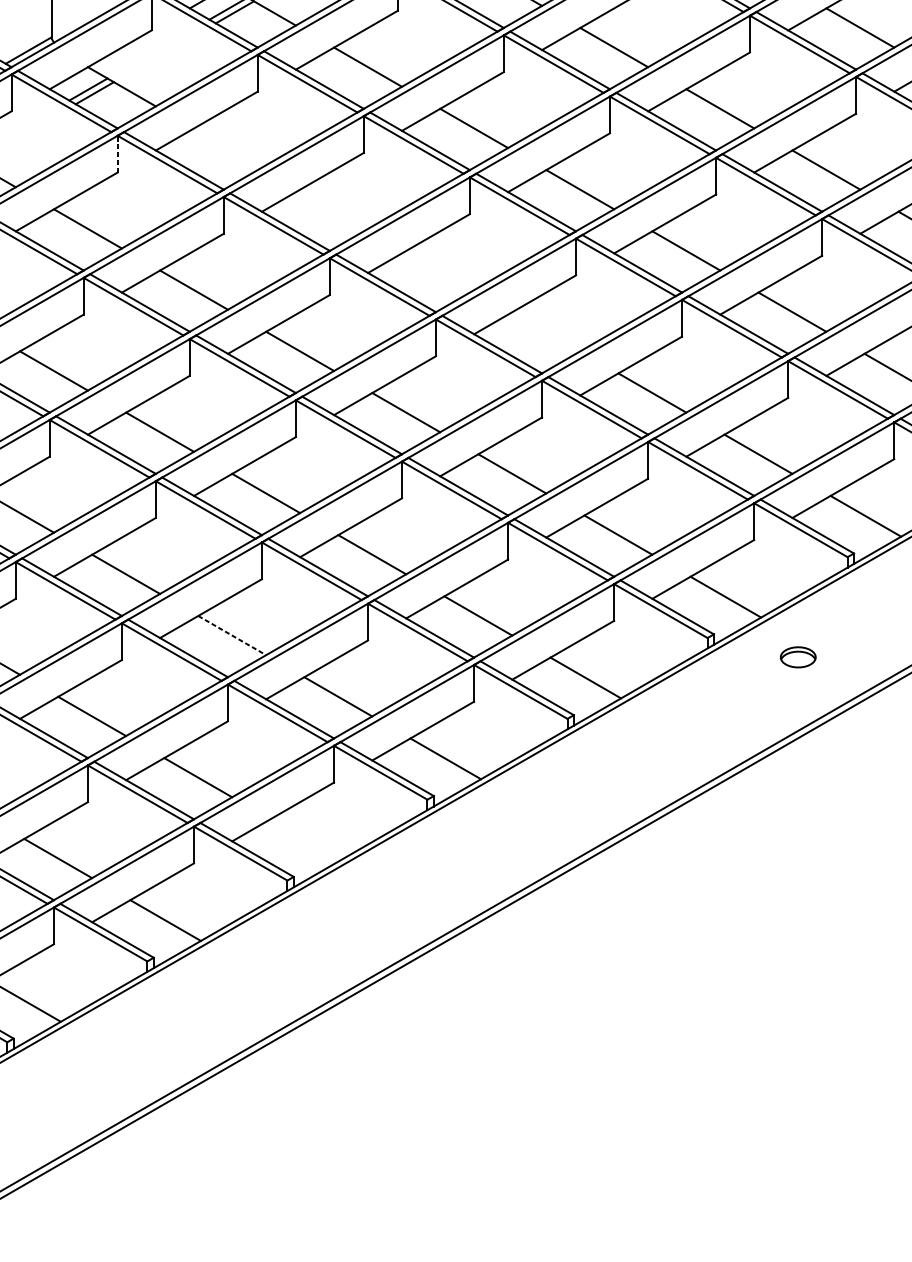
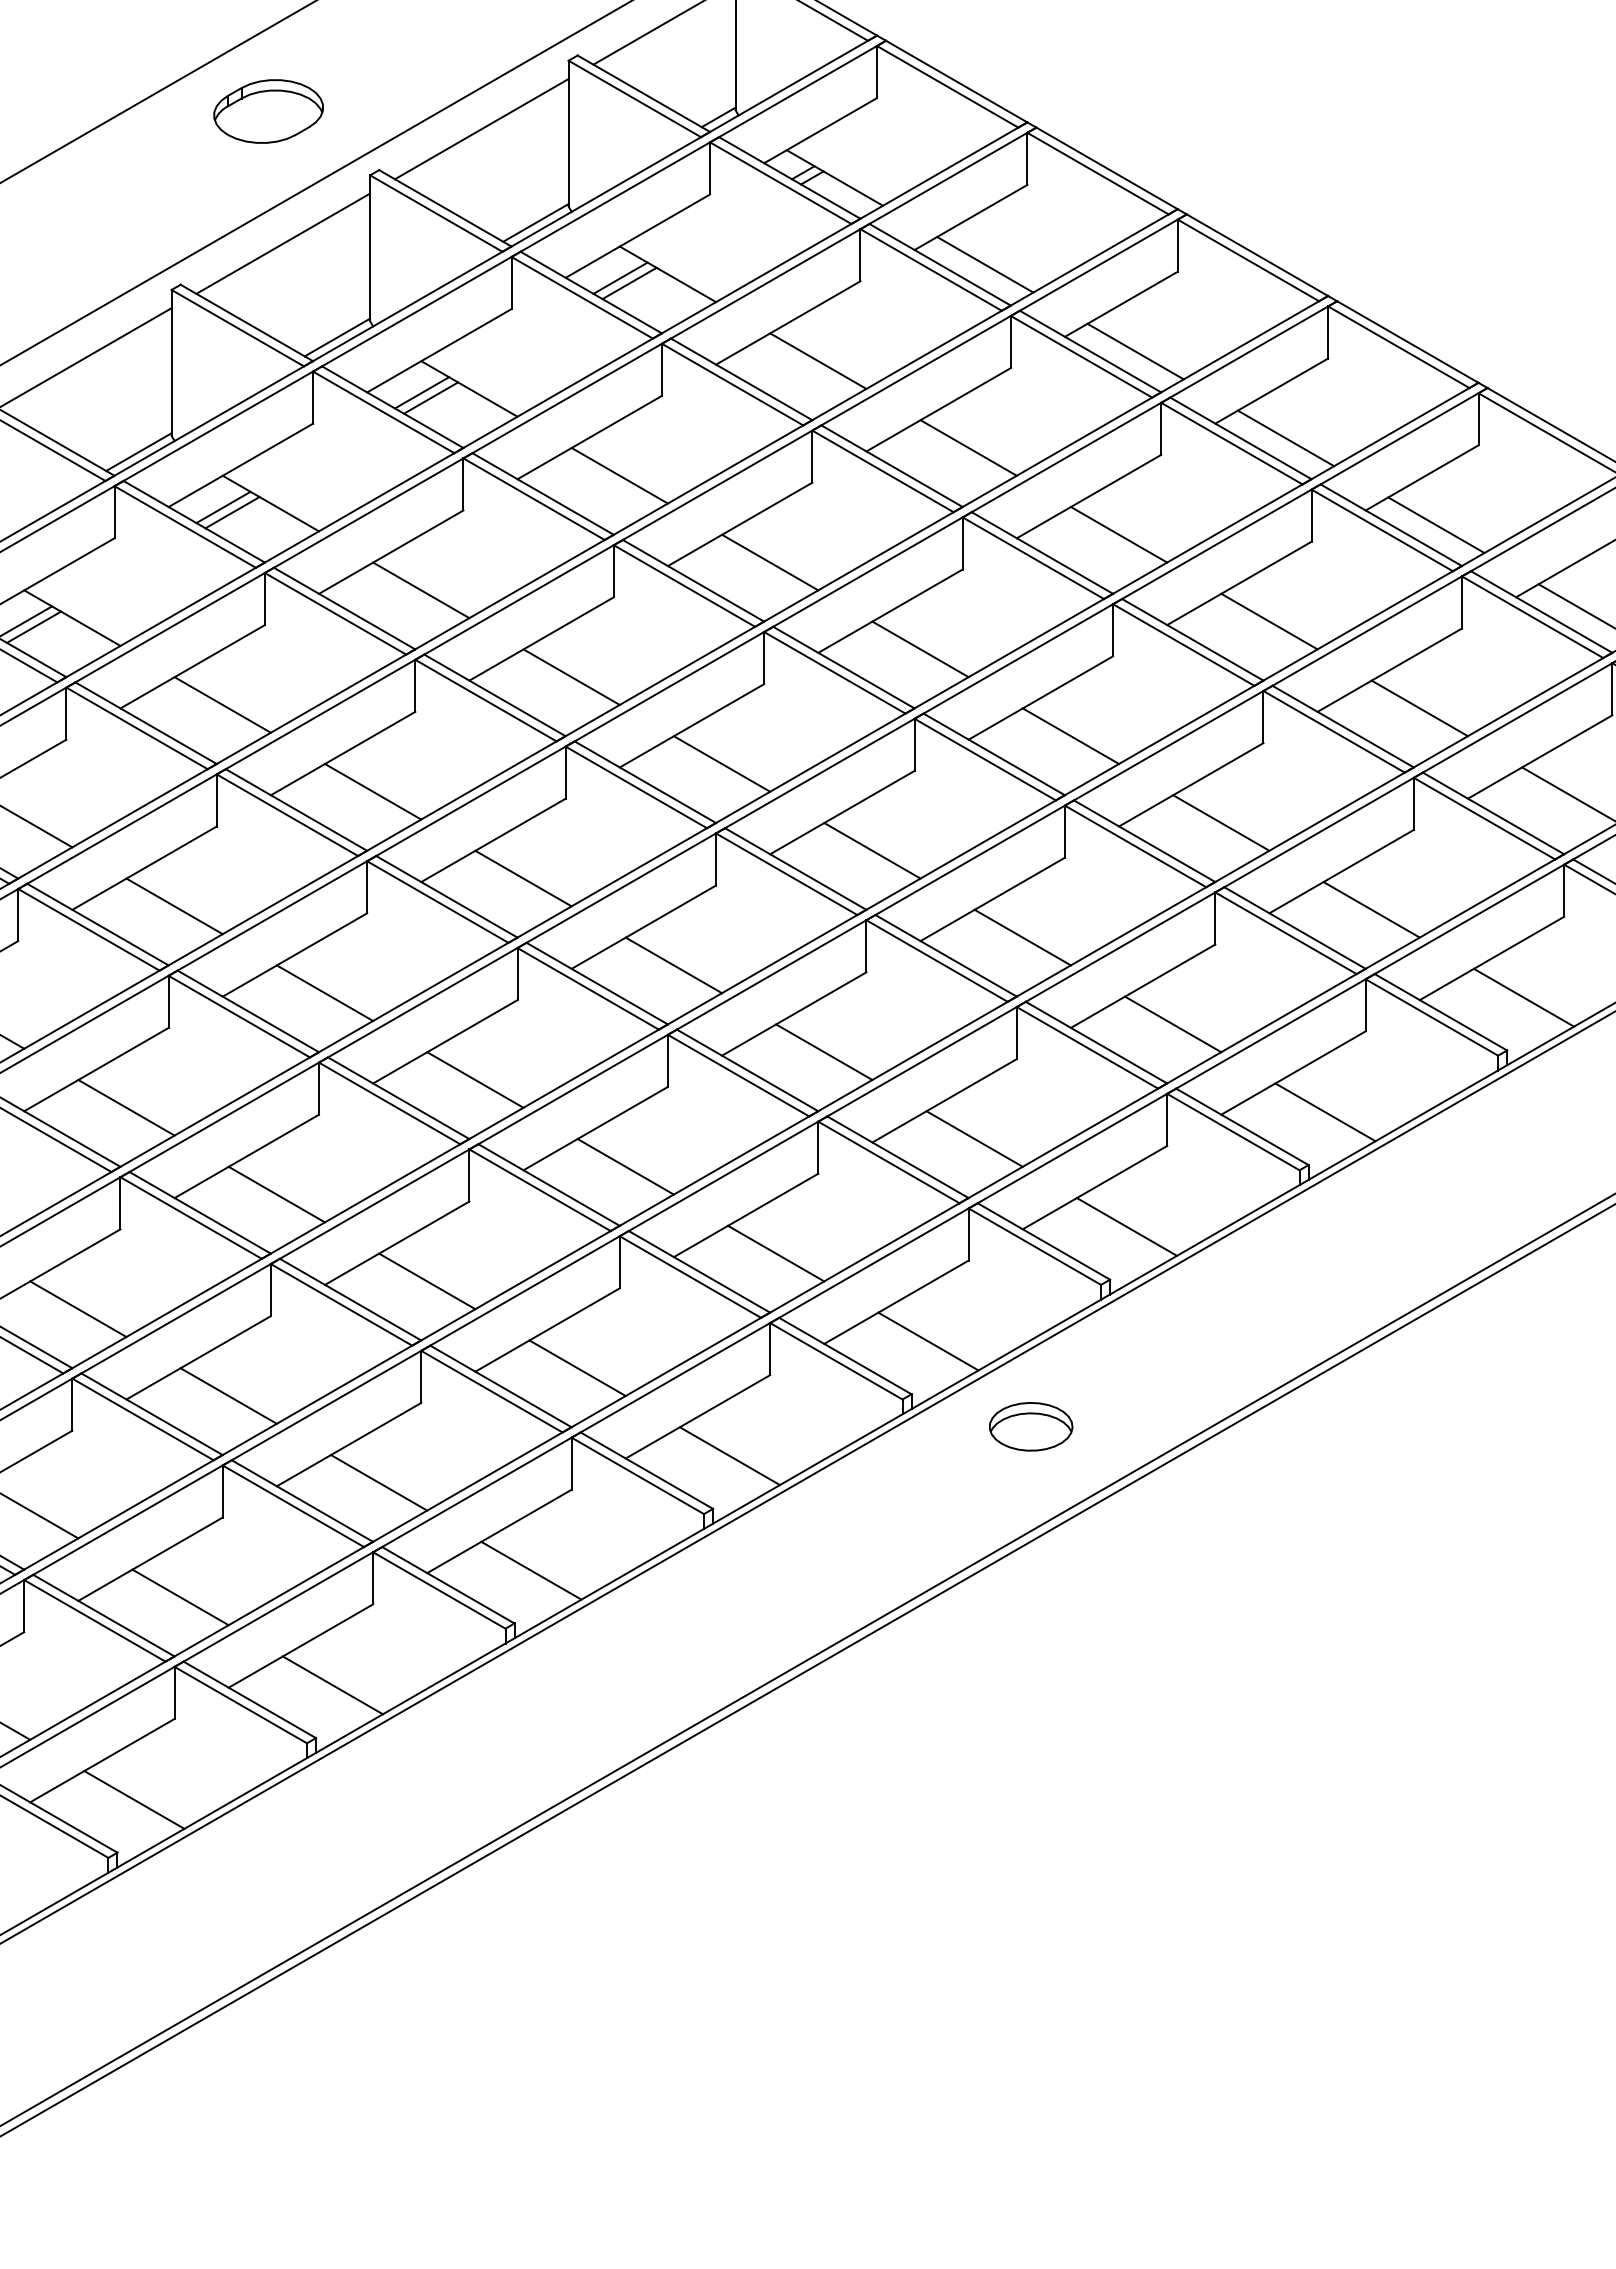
line: (227, 147) -> (222, 704), added
line: (117, 154) -> (66, 713), dashed -> solid
line: (334, 209) -> (373, 791), added
line: (440, 270) -> (523, 878), added
line: (546, 331) -> (673, 965), added
line: (232, 635) -> (228, 1396), dashed -> solid
part: (797, 657) -> (1030, 1426), size x1.67
line: (305, 839) -> (332, 1685), added

